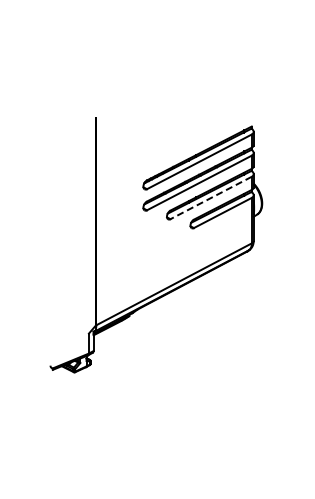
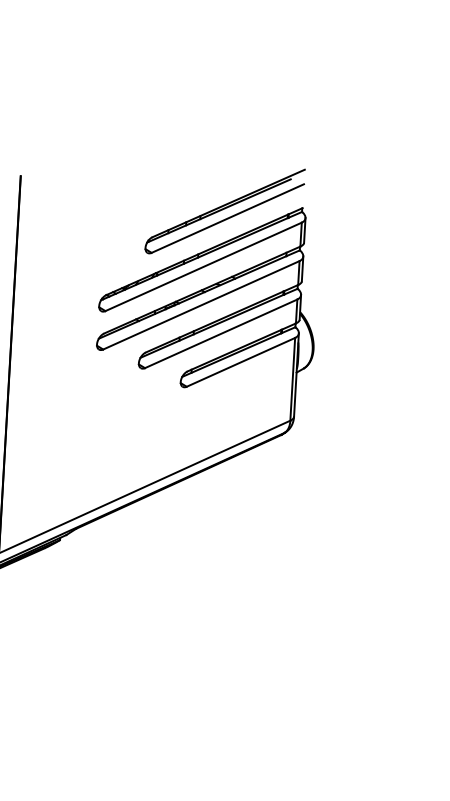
part: (209, 130) -> (225, 210), added
line: (211, 197) -> (221, 332), dashed -> solid

